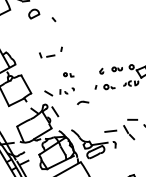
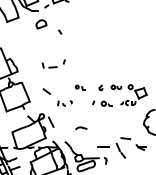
part: (67, 74) -> (79, 87), moved
line: (48, 93) -> (46, 91), moved
part: (83, 102) -> (81, 128), moved

